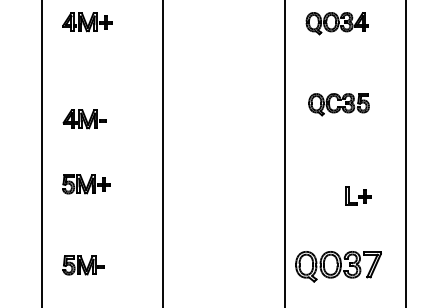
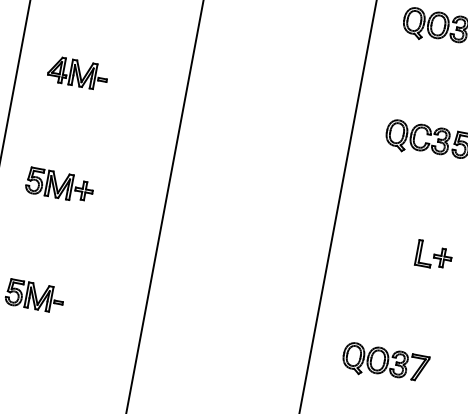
part: (84, 119) -> (77, 73), moved
part: (358, 195) -> (434, 254), moved
part: (338, 266) -> (385, 363), size x0.71

